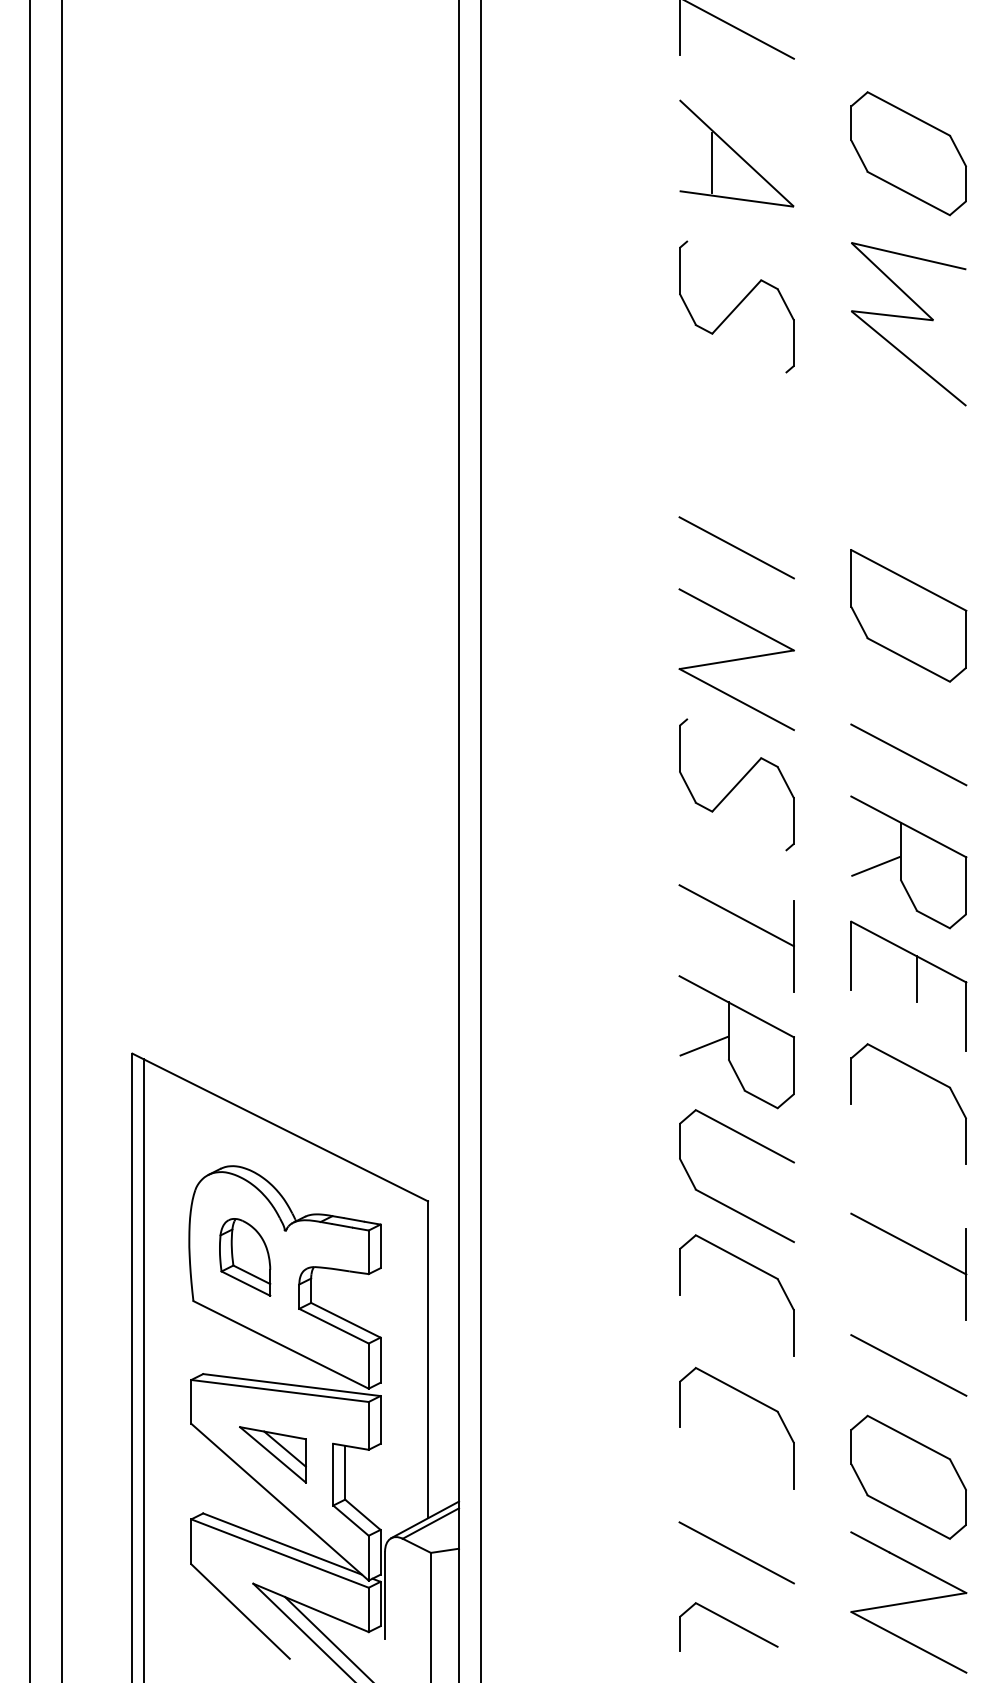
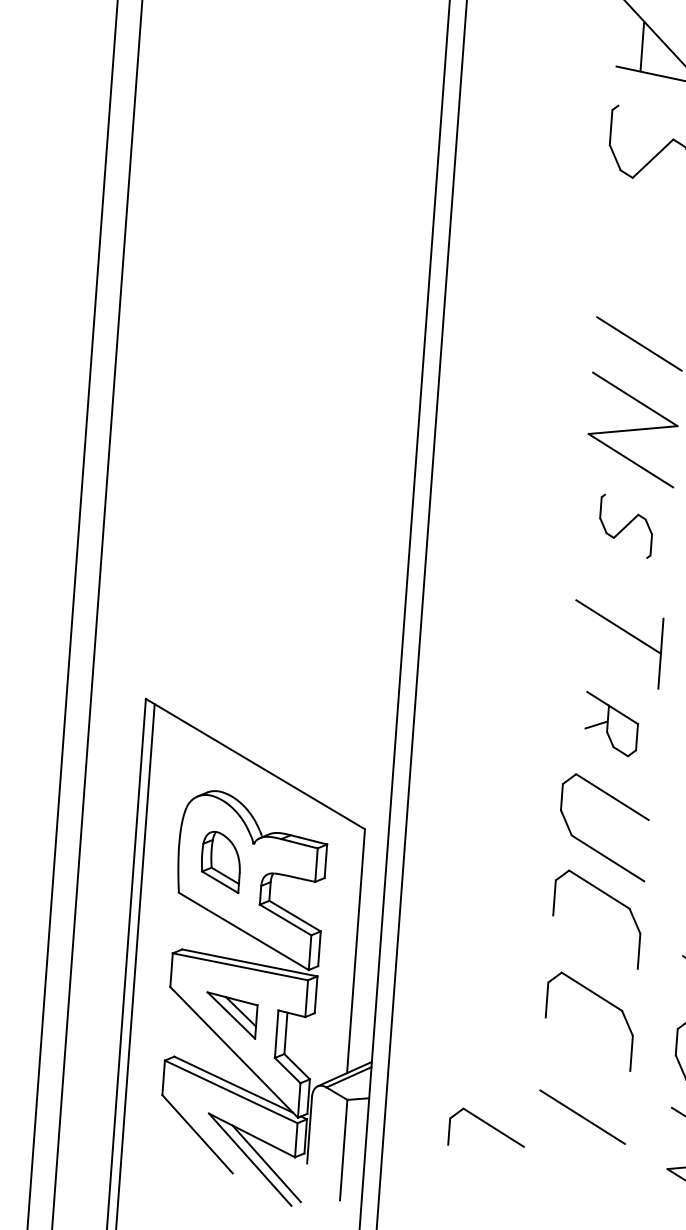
part: (736, 784) -> (625, 526), size x0.6
part: (736, 1042) -> (611, 724), size x0.6
part: (728, 1626) -> (487, 1128), moved

